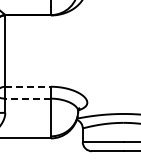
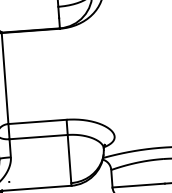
line: (28, 86) -> (38, 121), dashed -> solid
line: (28, 98) -> (39, 136), dashed -> solid

